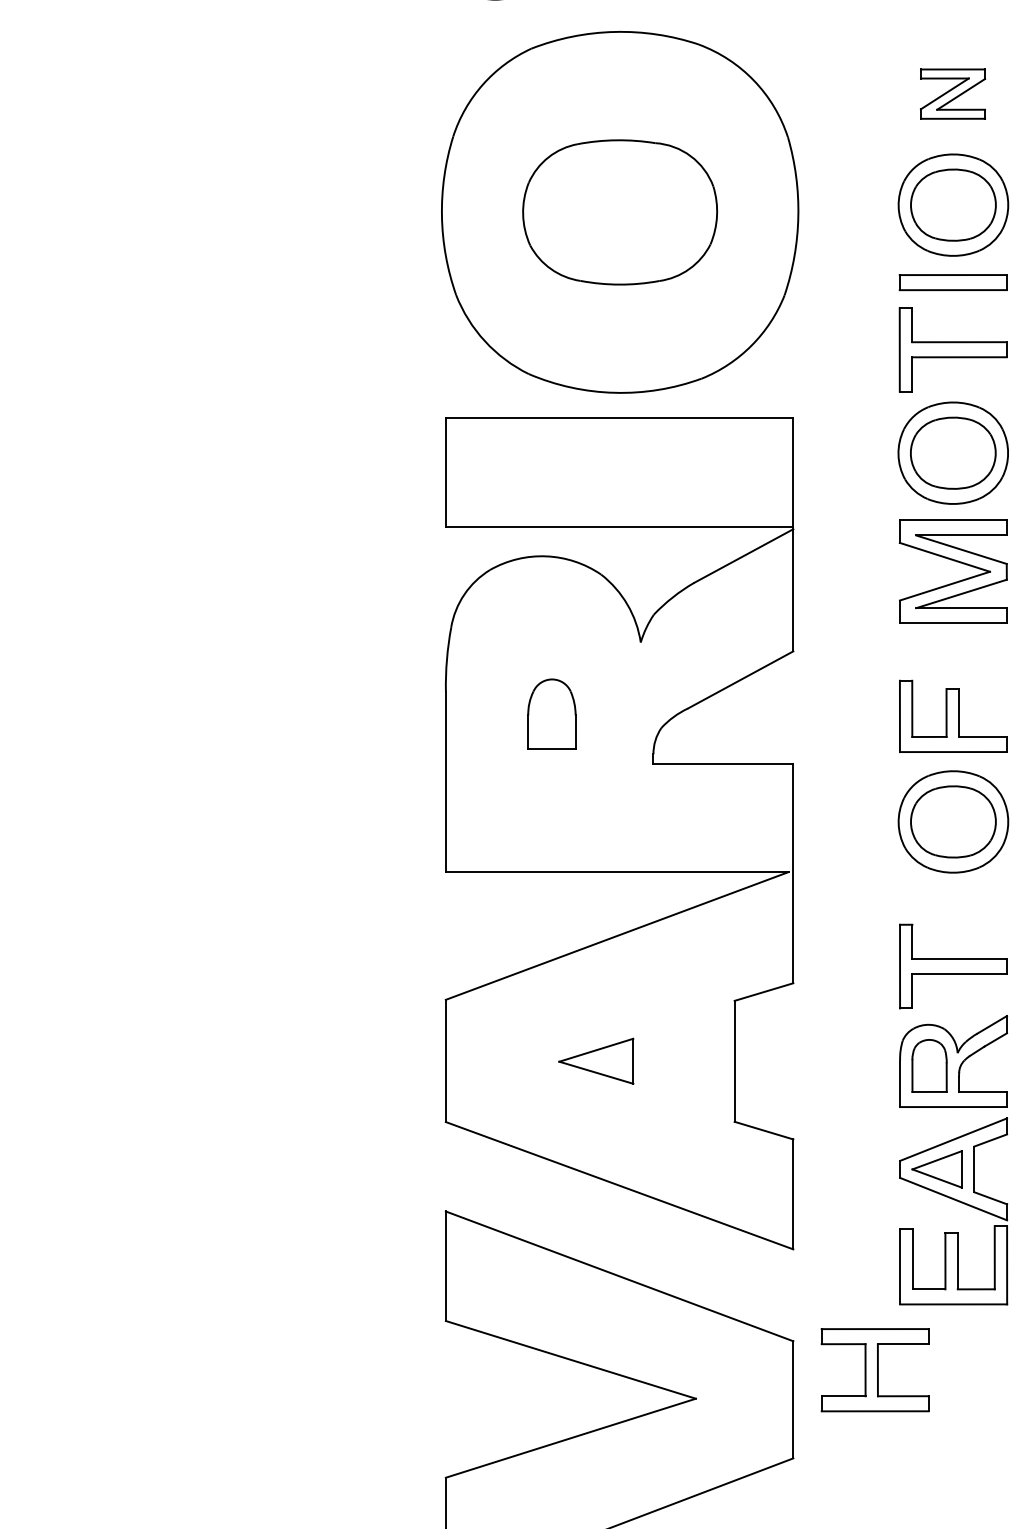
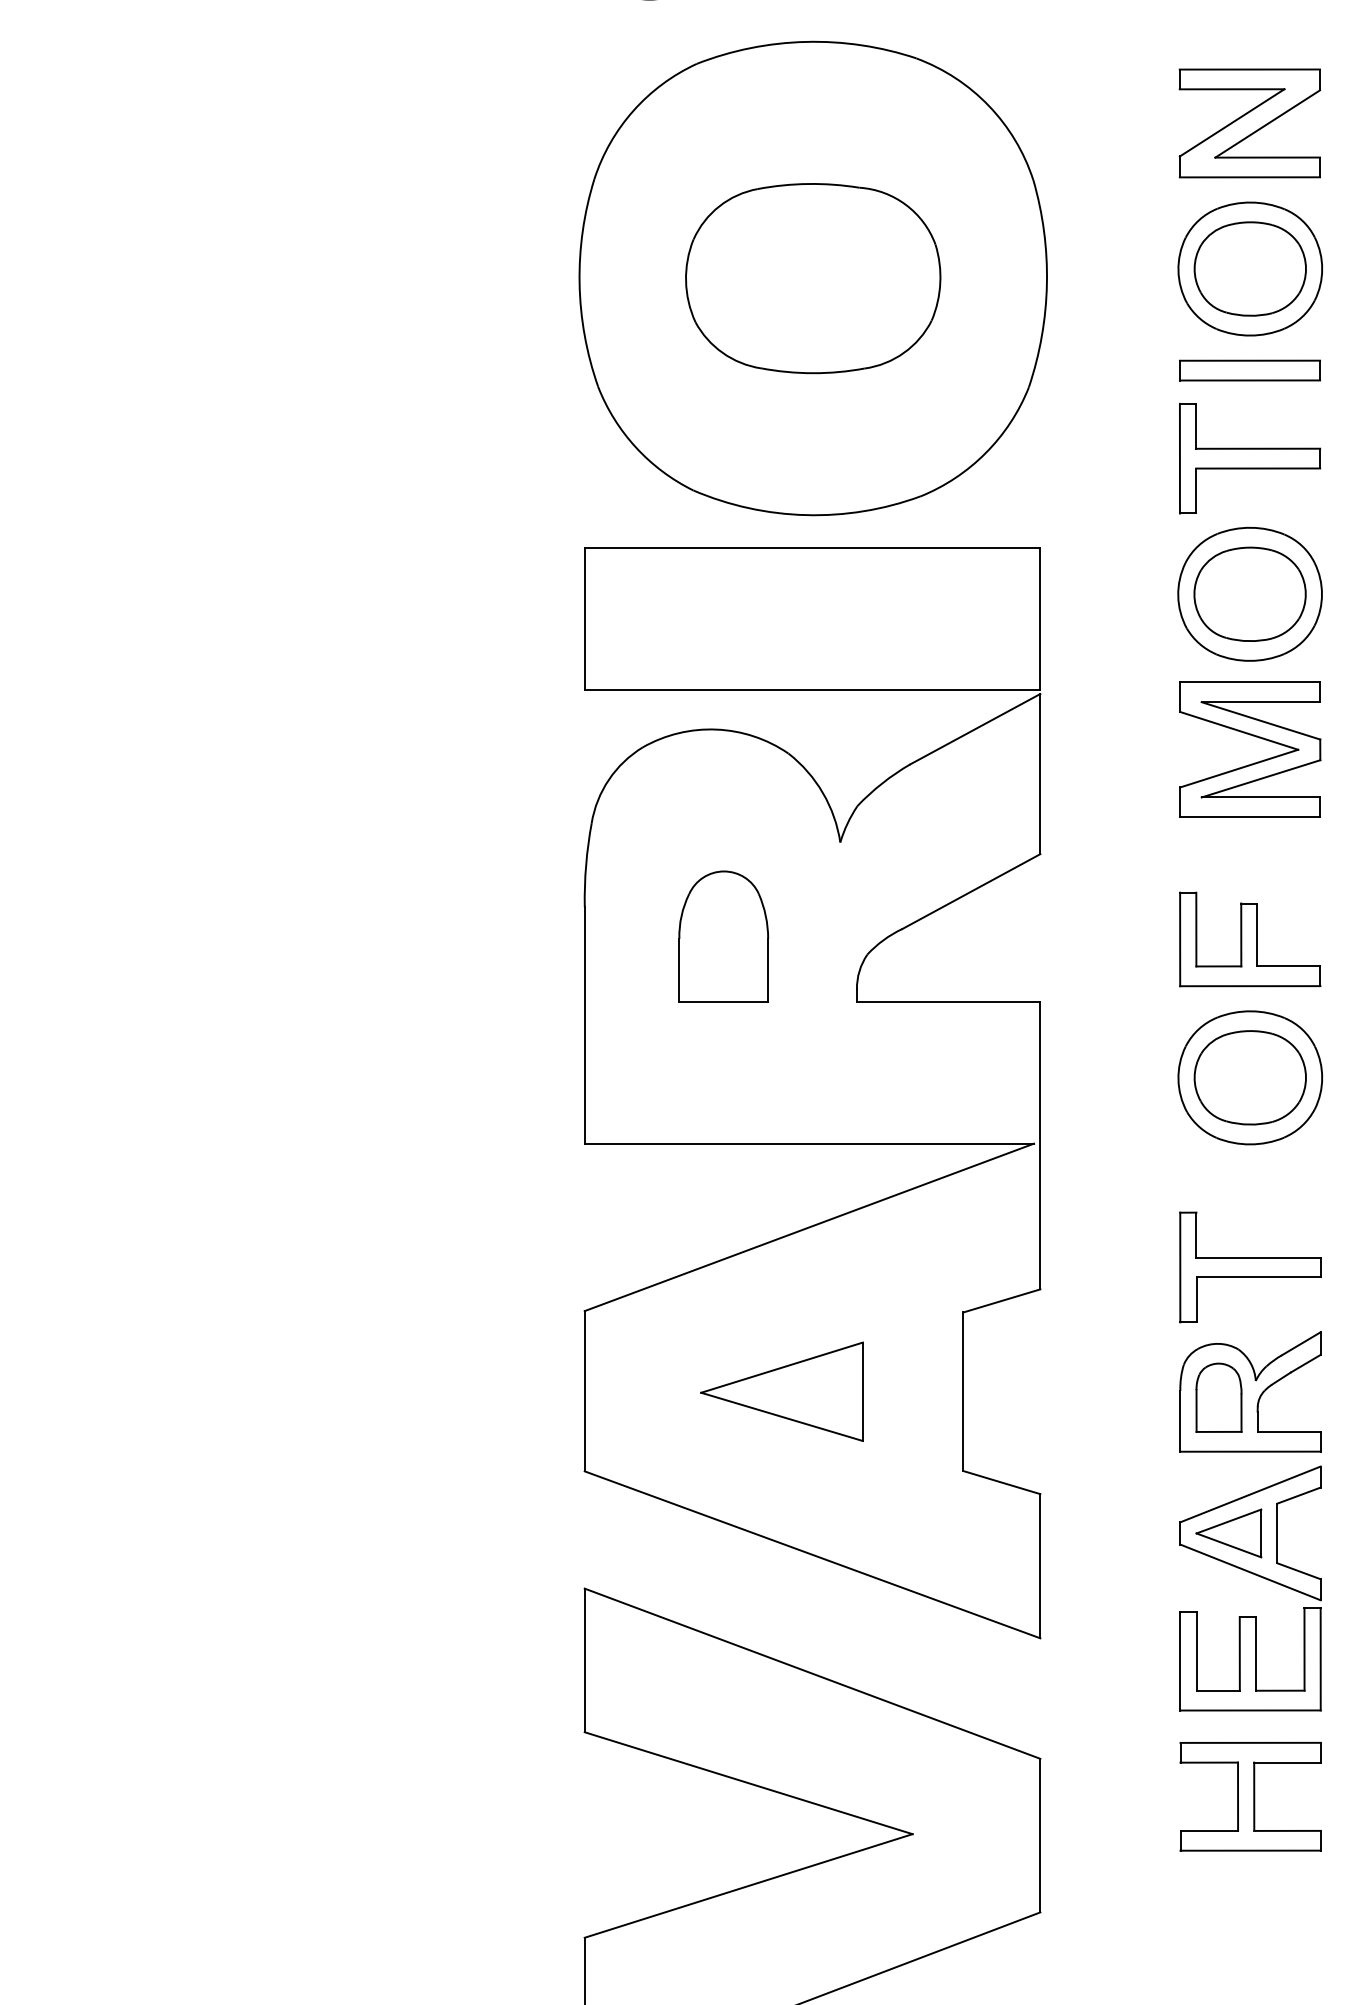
part: (952, 94) -> (1249, 123), size x1.67
part: (551, 714) -> (723, 936), size x1.43
part: (595, 1061) -> (781, 1391), size x1.67
part: (875, 1370) -> (1250, 1796), moved

